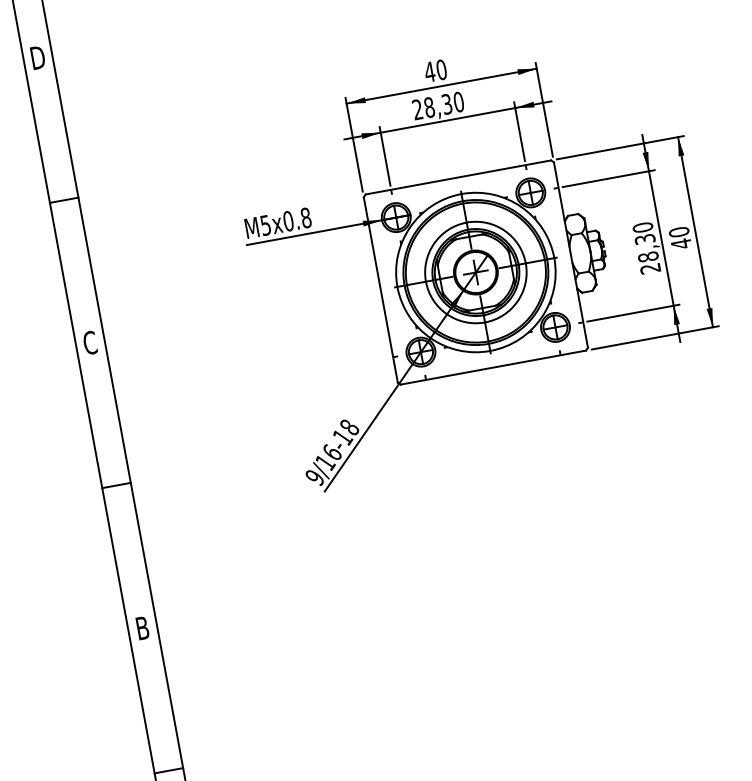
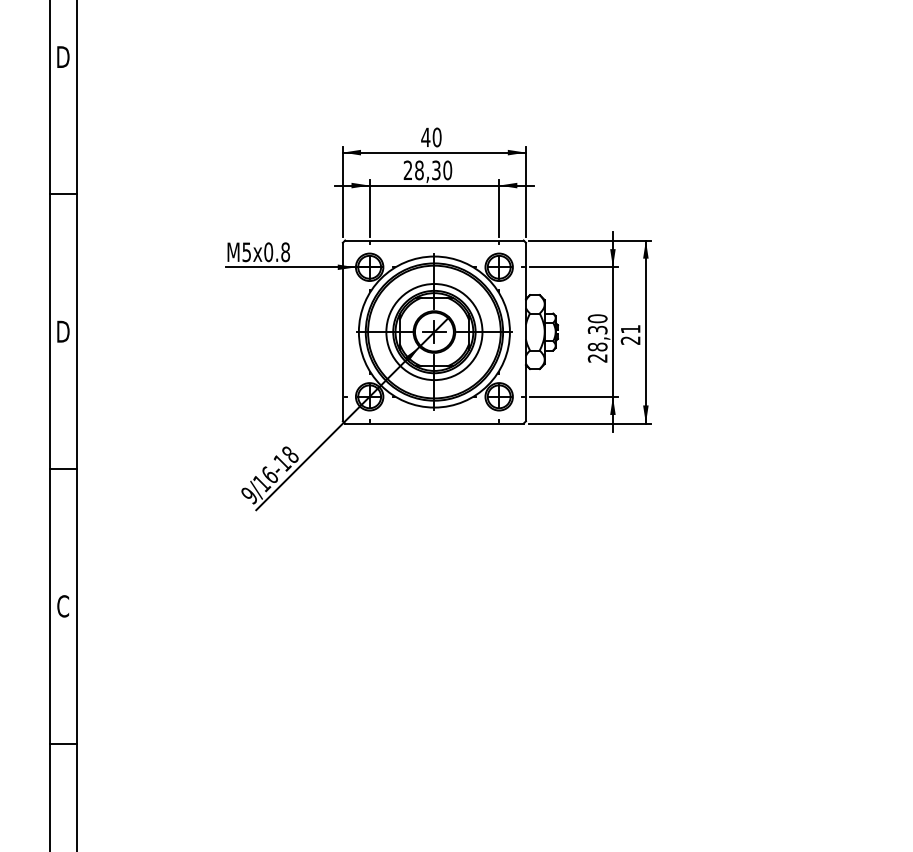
text: (679, 237) -> (630, 334), 40 -> 21
text: (90, 342) -> (63, 331), C -> D
text: (142, 628) -> (63, 606), B -> C

